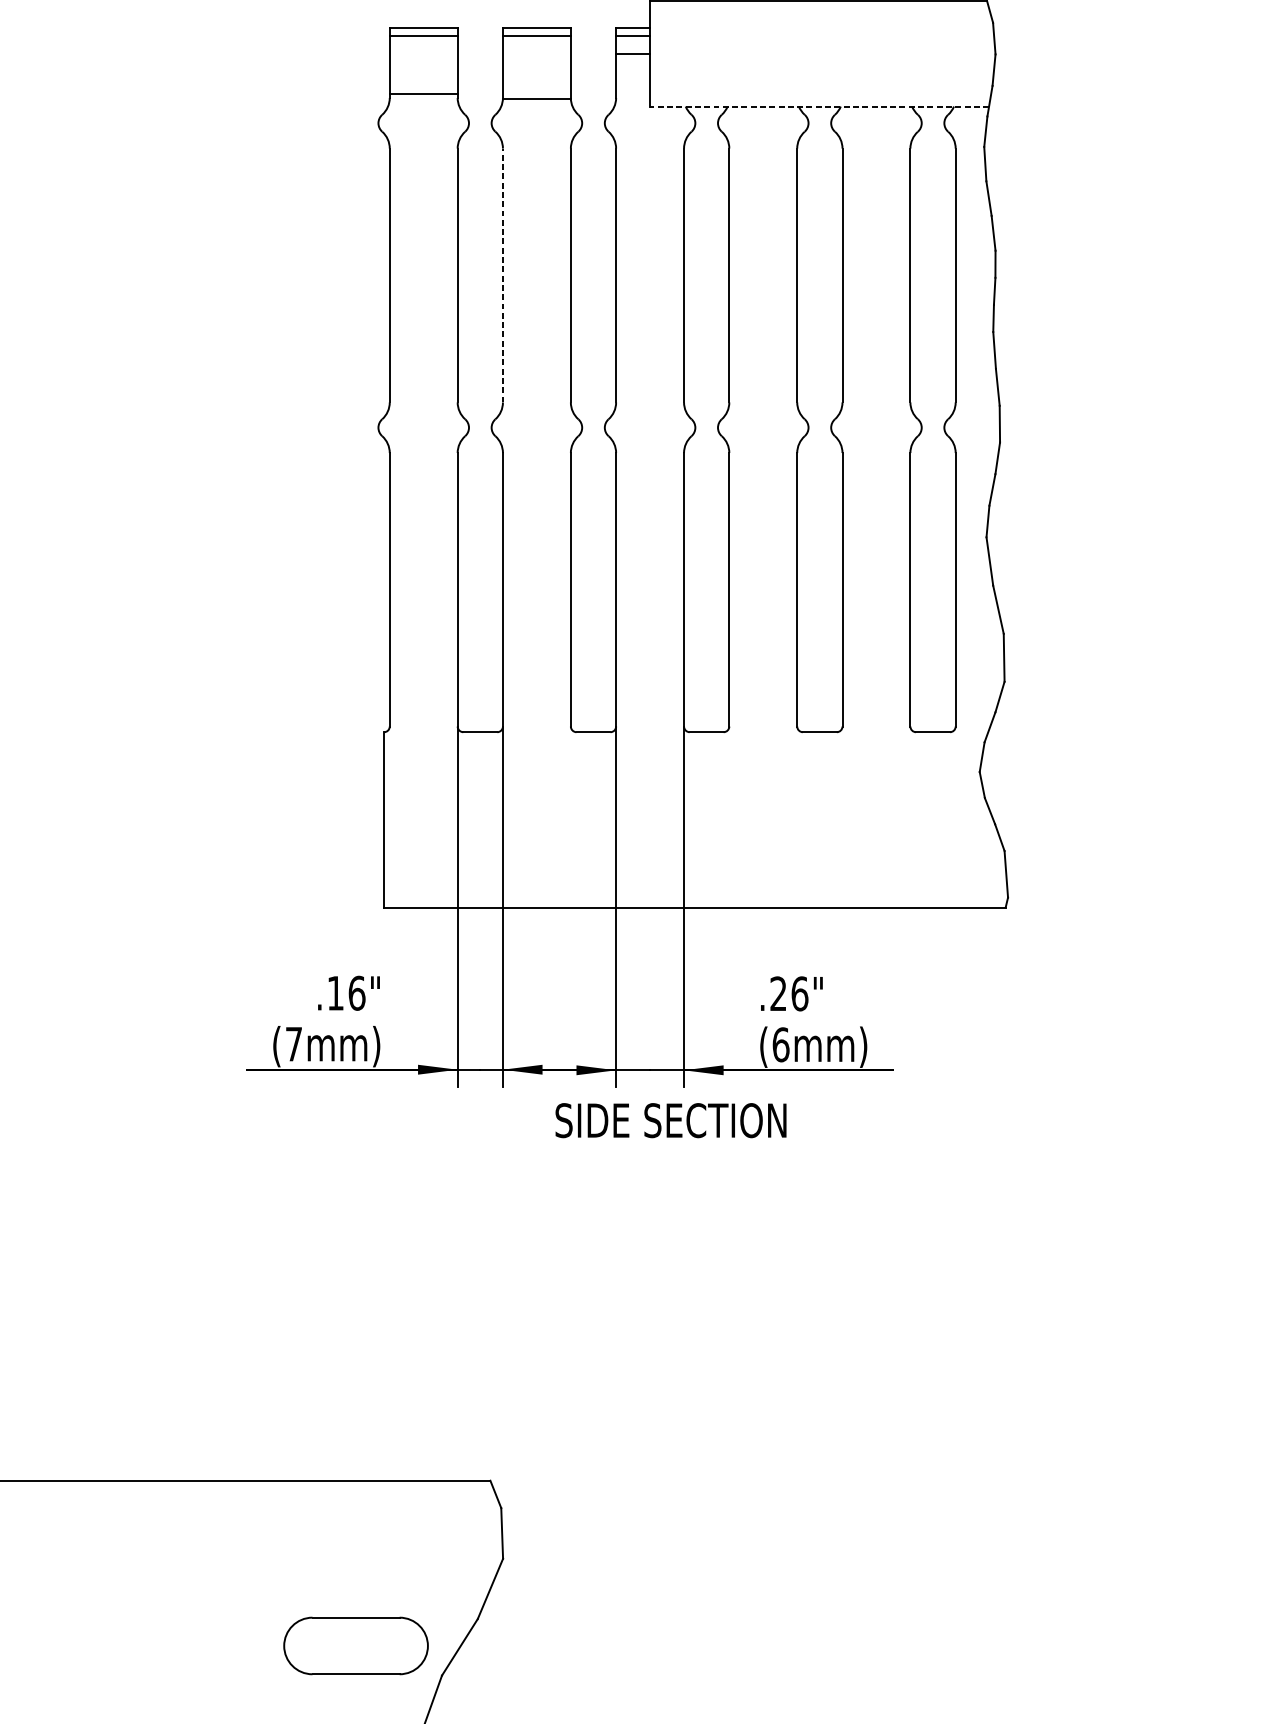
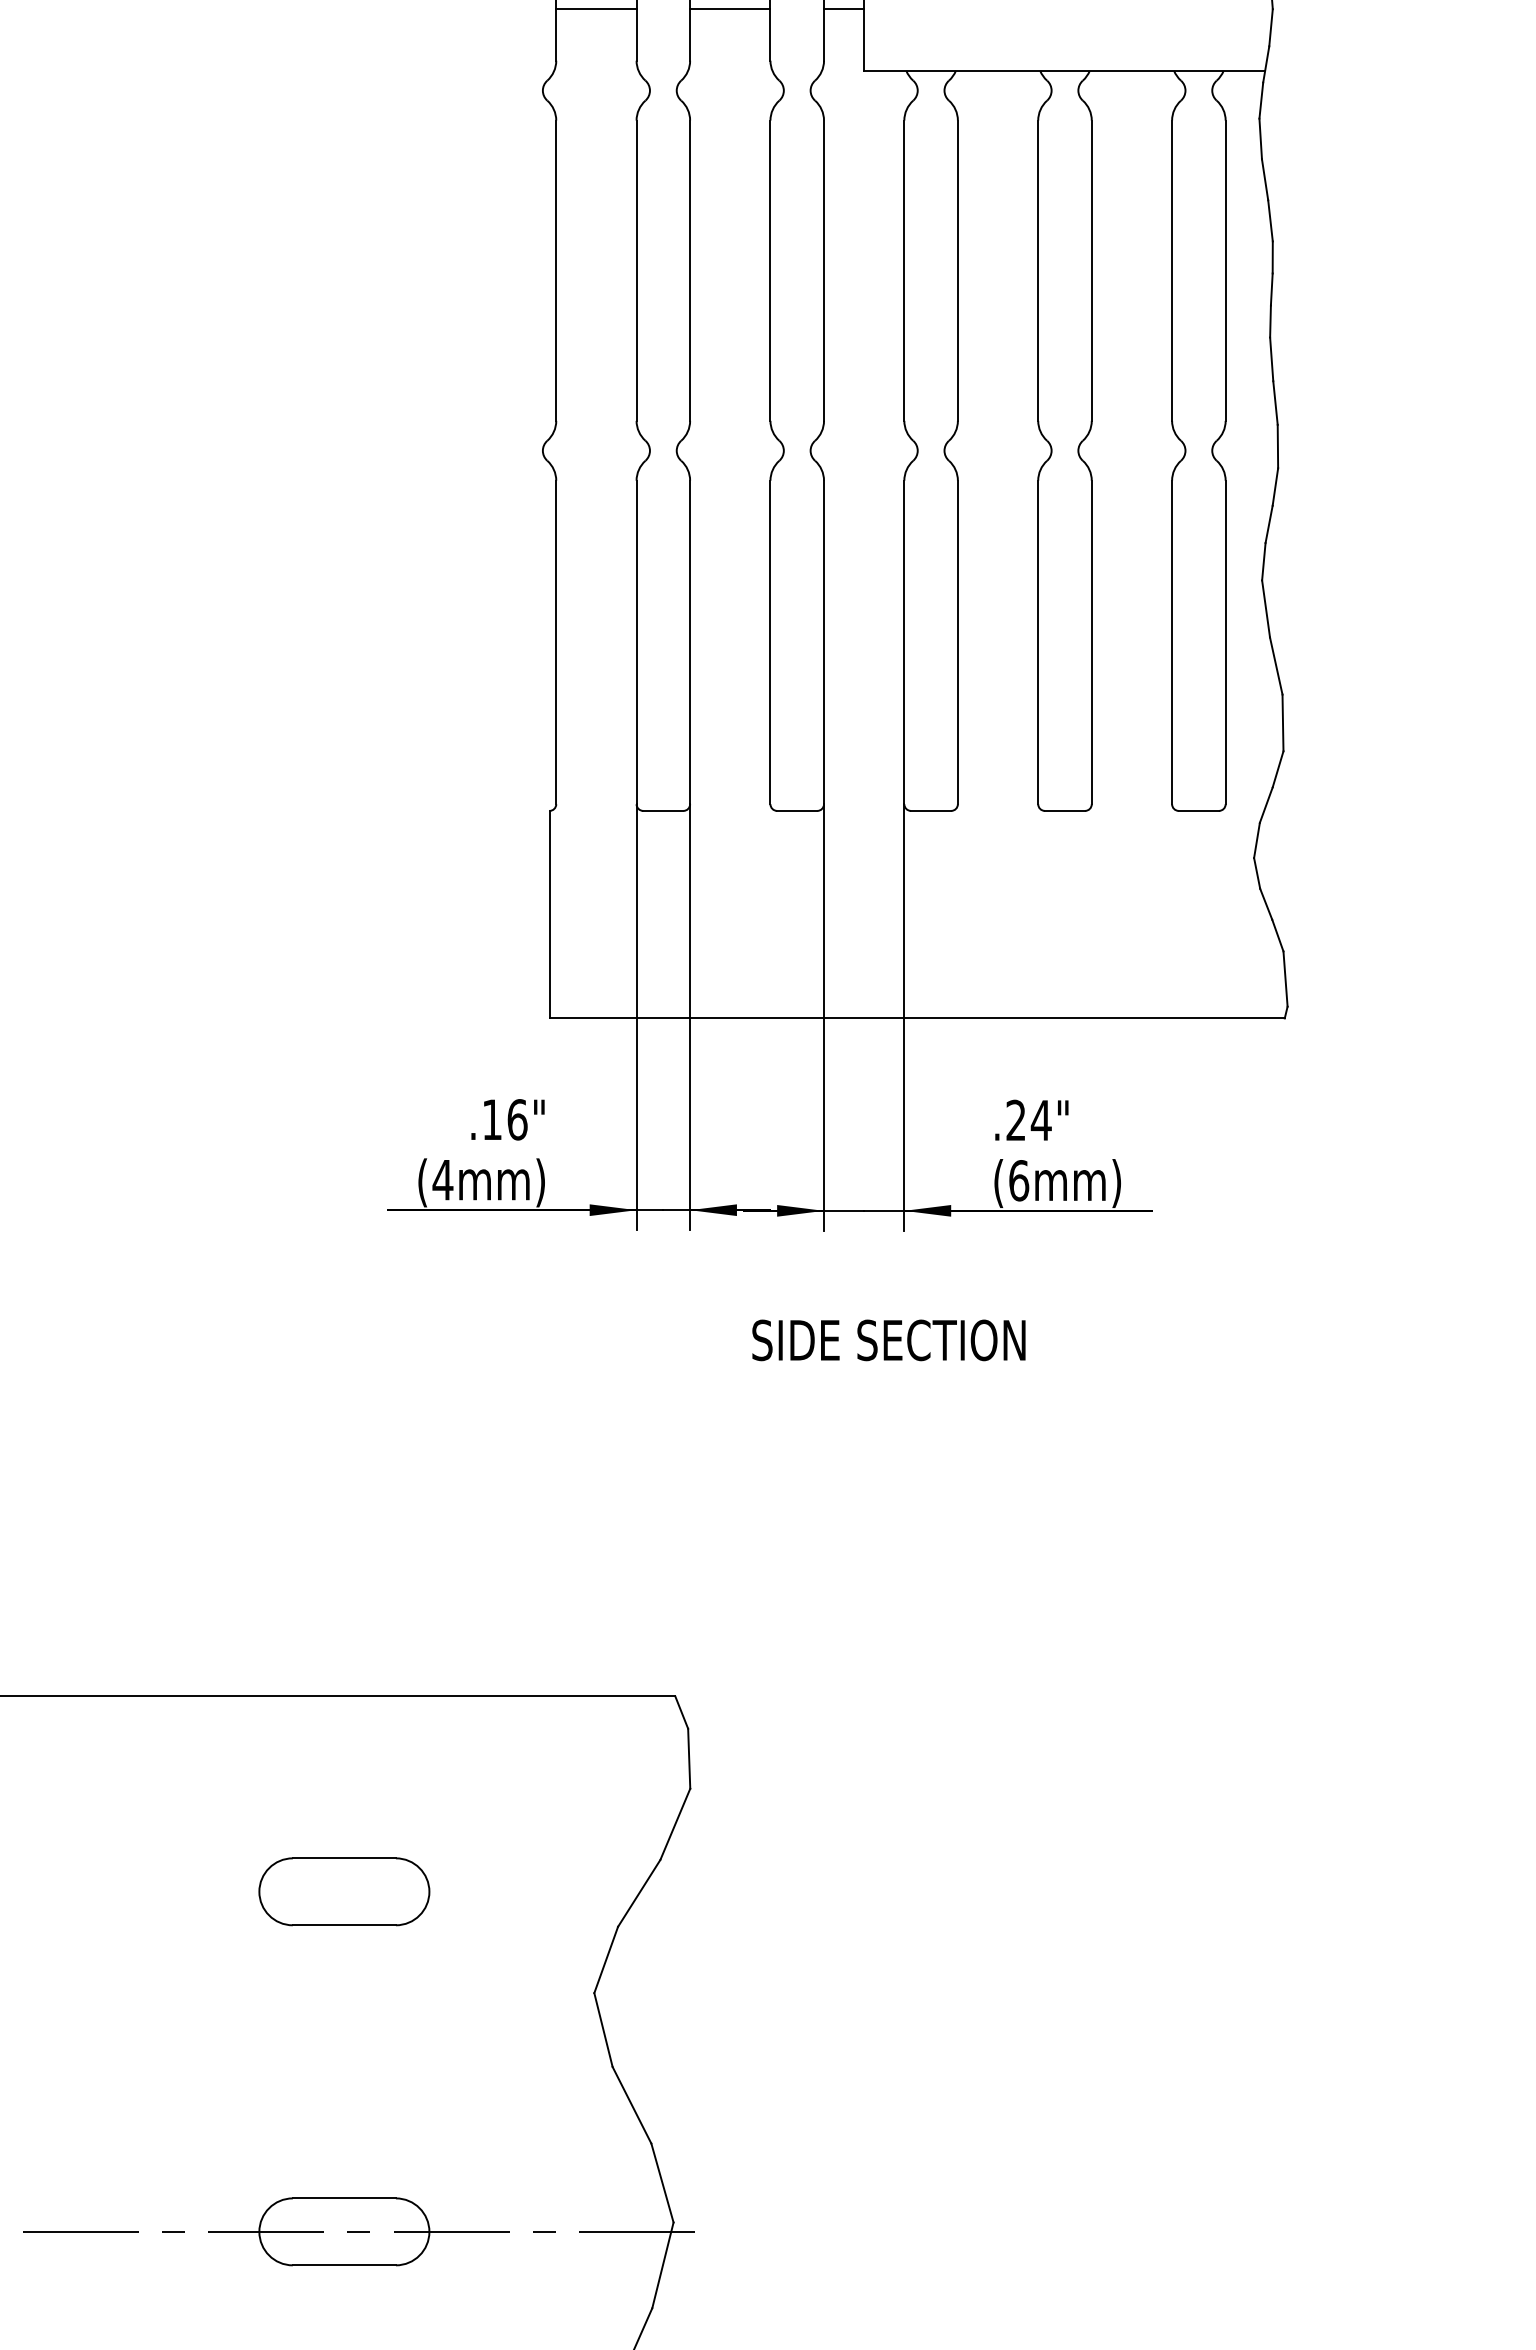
line: (423, 94) -> (596, 9), moved
line: (537, 99) -> (730, 9), moved
line: (819, 106) -> (1064, 70), dashed -> solid
line: (503, 275) -> (690, 270), dashed -> solid
text: (799, 993) -> (1040, 1120), .26" -> .24"
text: (293, 1044) -> (442, 1180), (7mm) -> (4mm)
text: (670, 1120) -> (888, 1340), moved
part: (356, 1645) -> (344, 1891), moved

